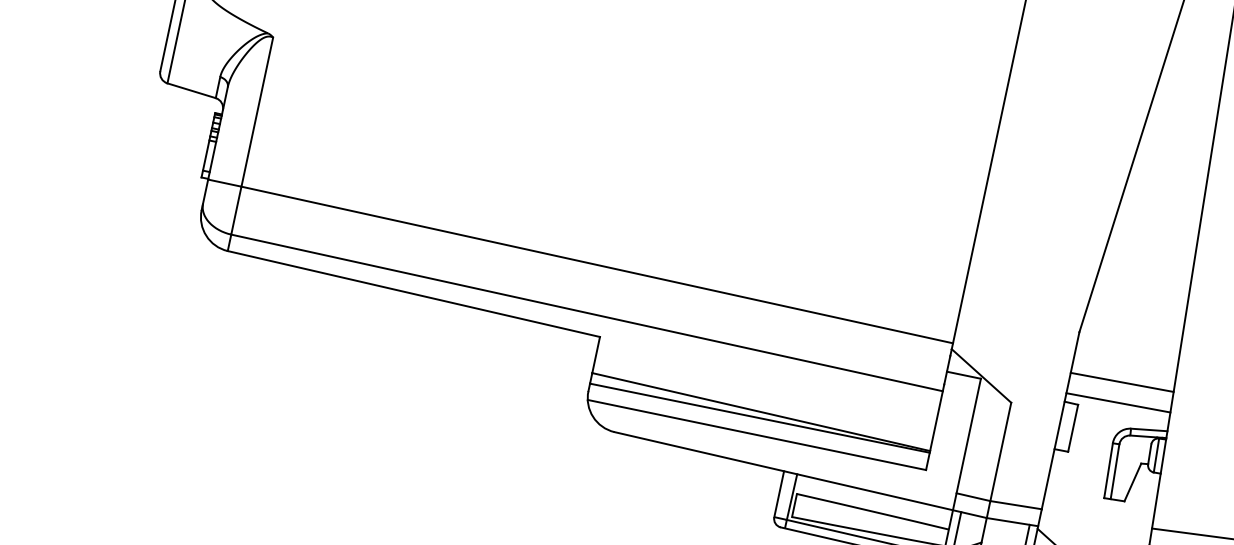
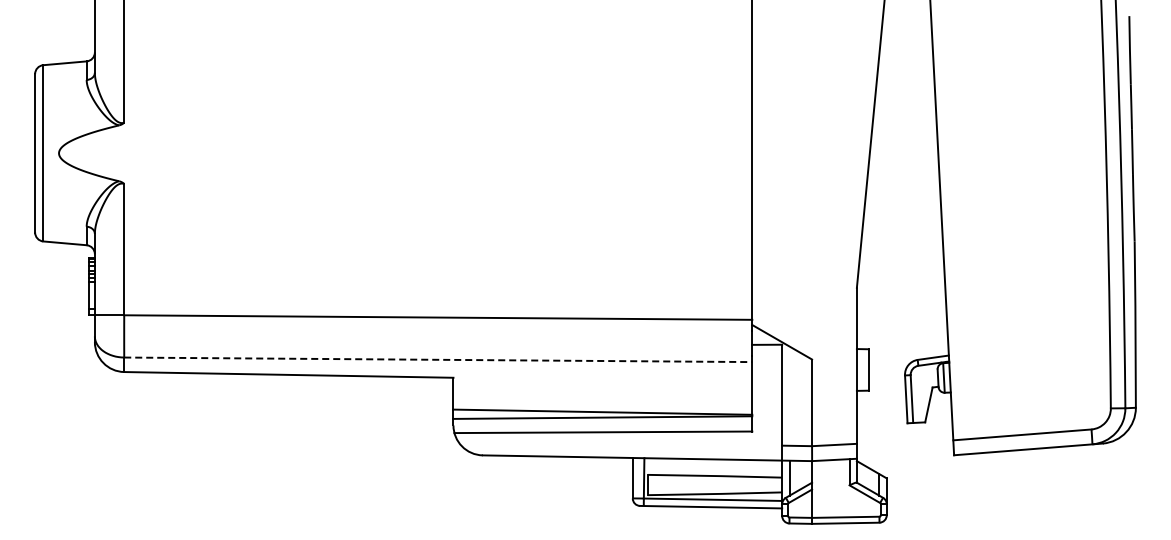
line: (587, 312) -> (438, 359), solid -> dashed
line: (1121, 382) -> (901, 322), removed
line: (1118, 402) -> (902, 340), removed

